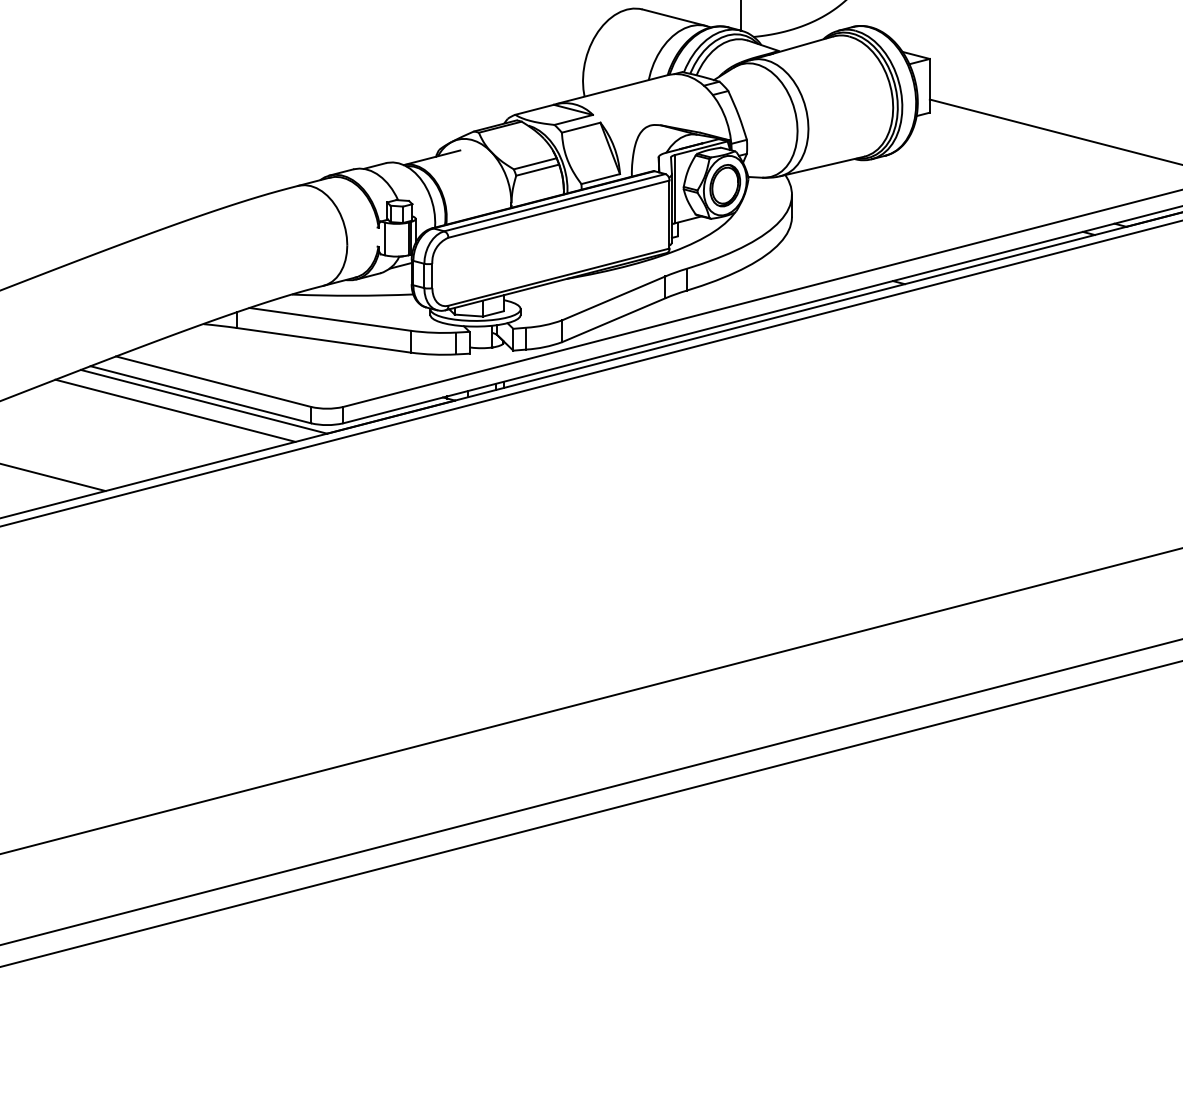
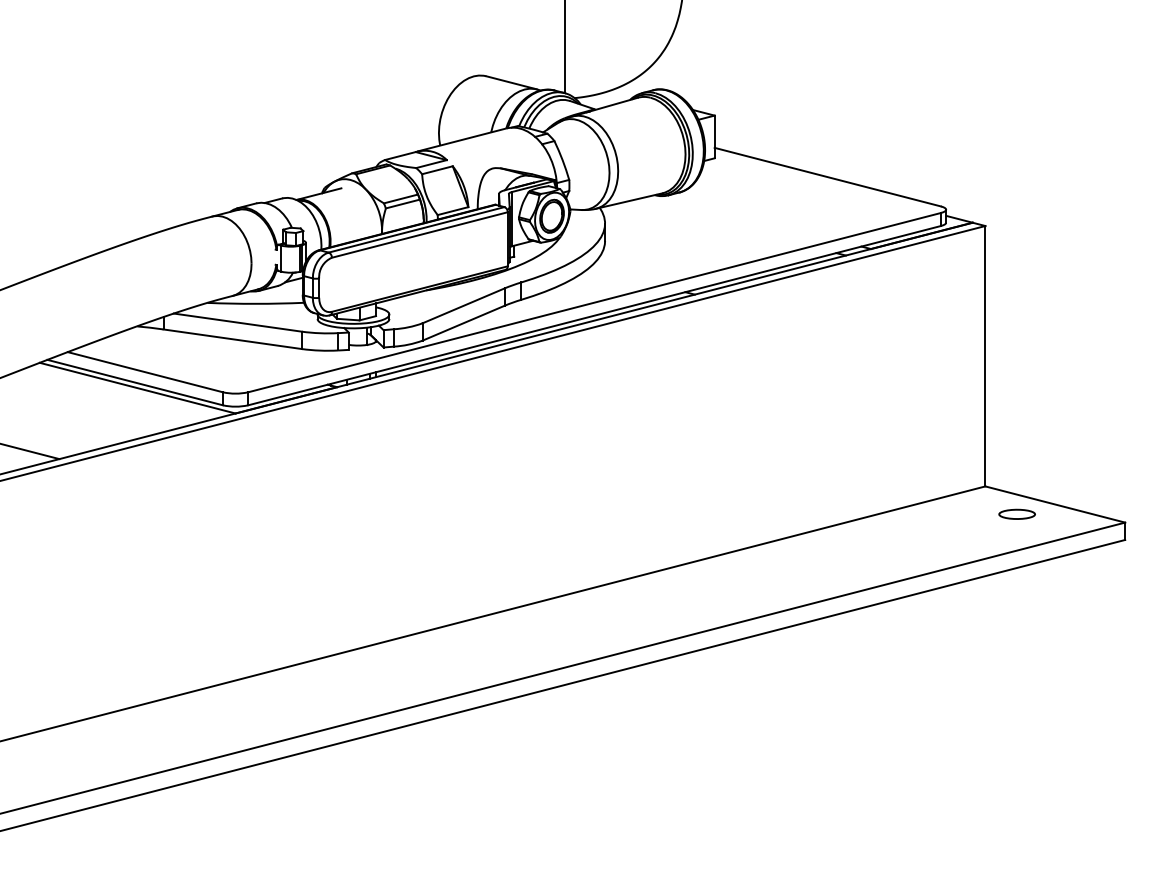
line: (174, 411) -> (114, 395), removed

